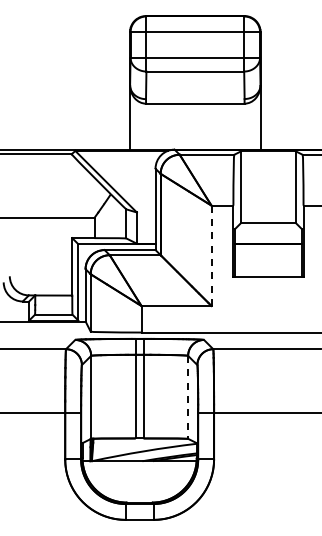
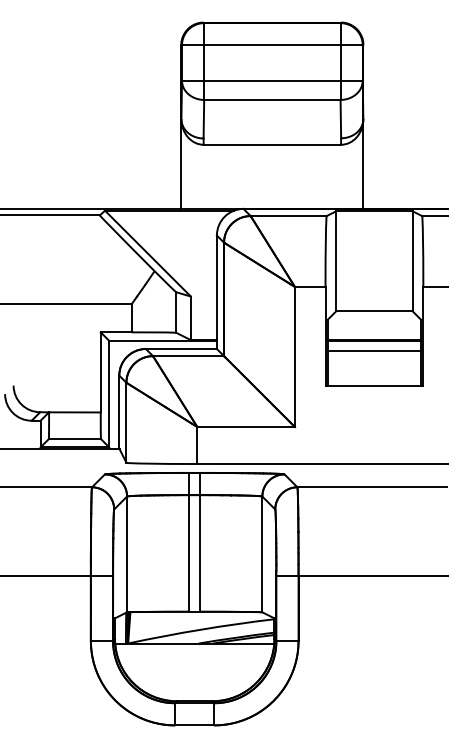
line: (268, 251) -> (374, 350), added
line: (211, 256) -> (294, 357), dashed -> solid
line: (188, 397) -> (262, 554), dashed -> solid

